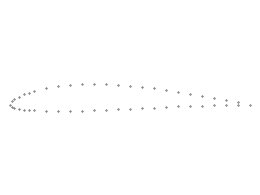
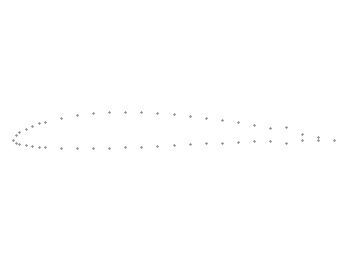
part: (214, 101) -> (286, 135), size x1.6

